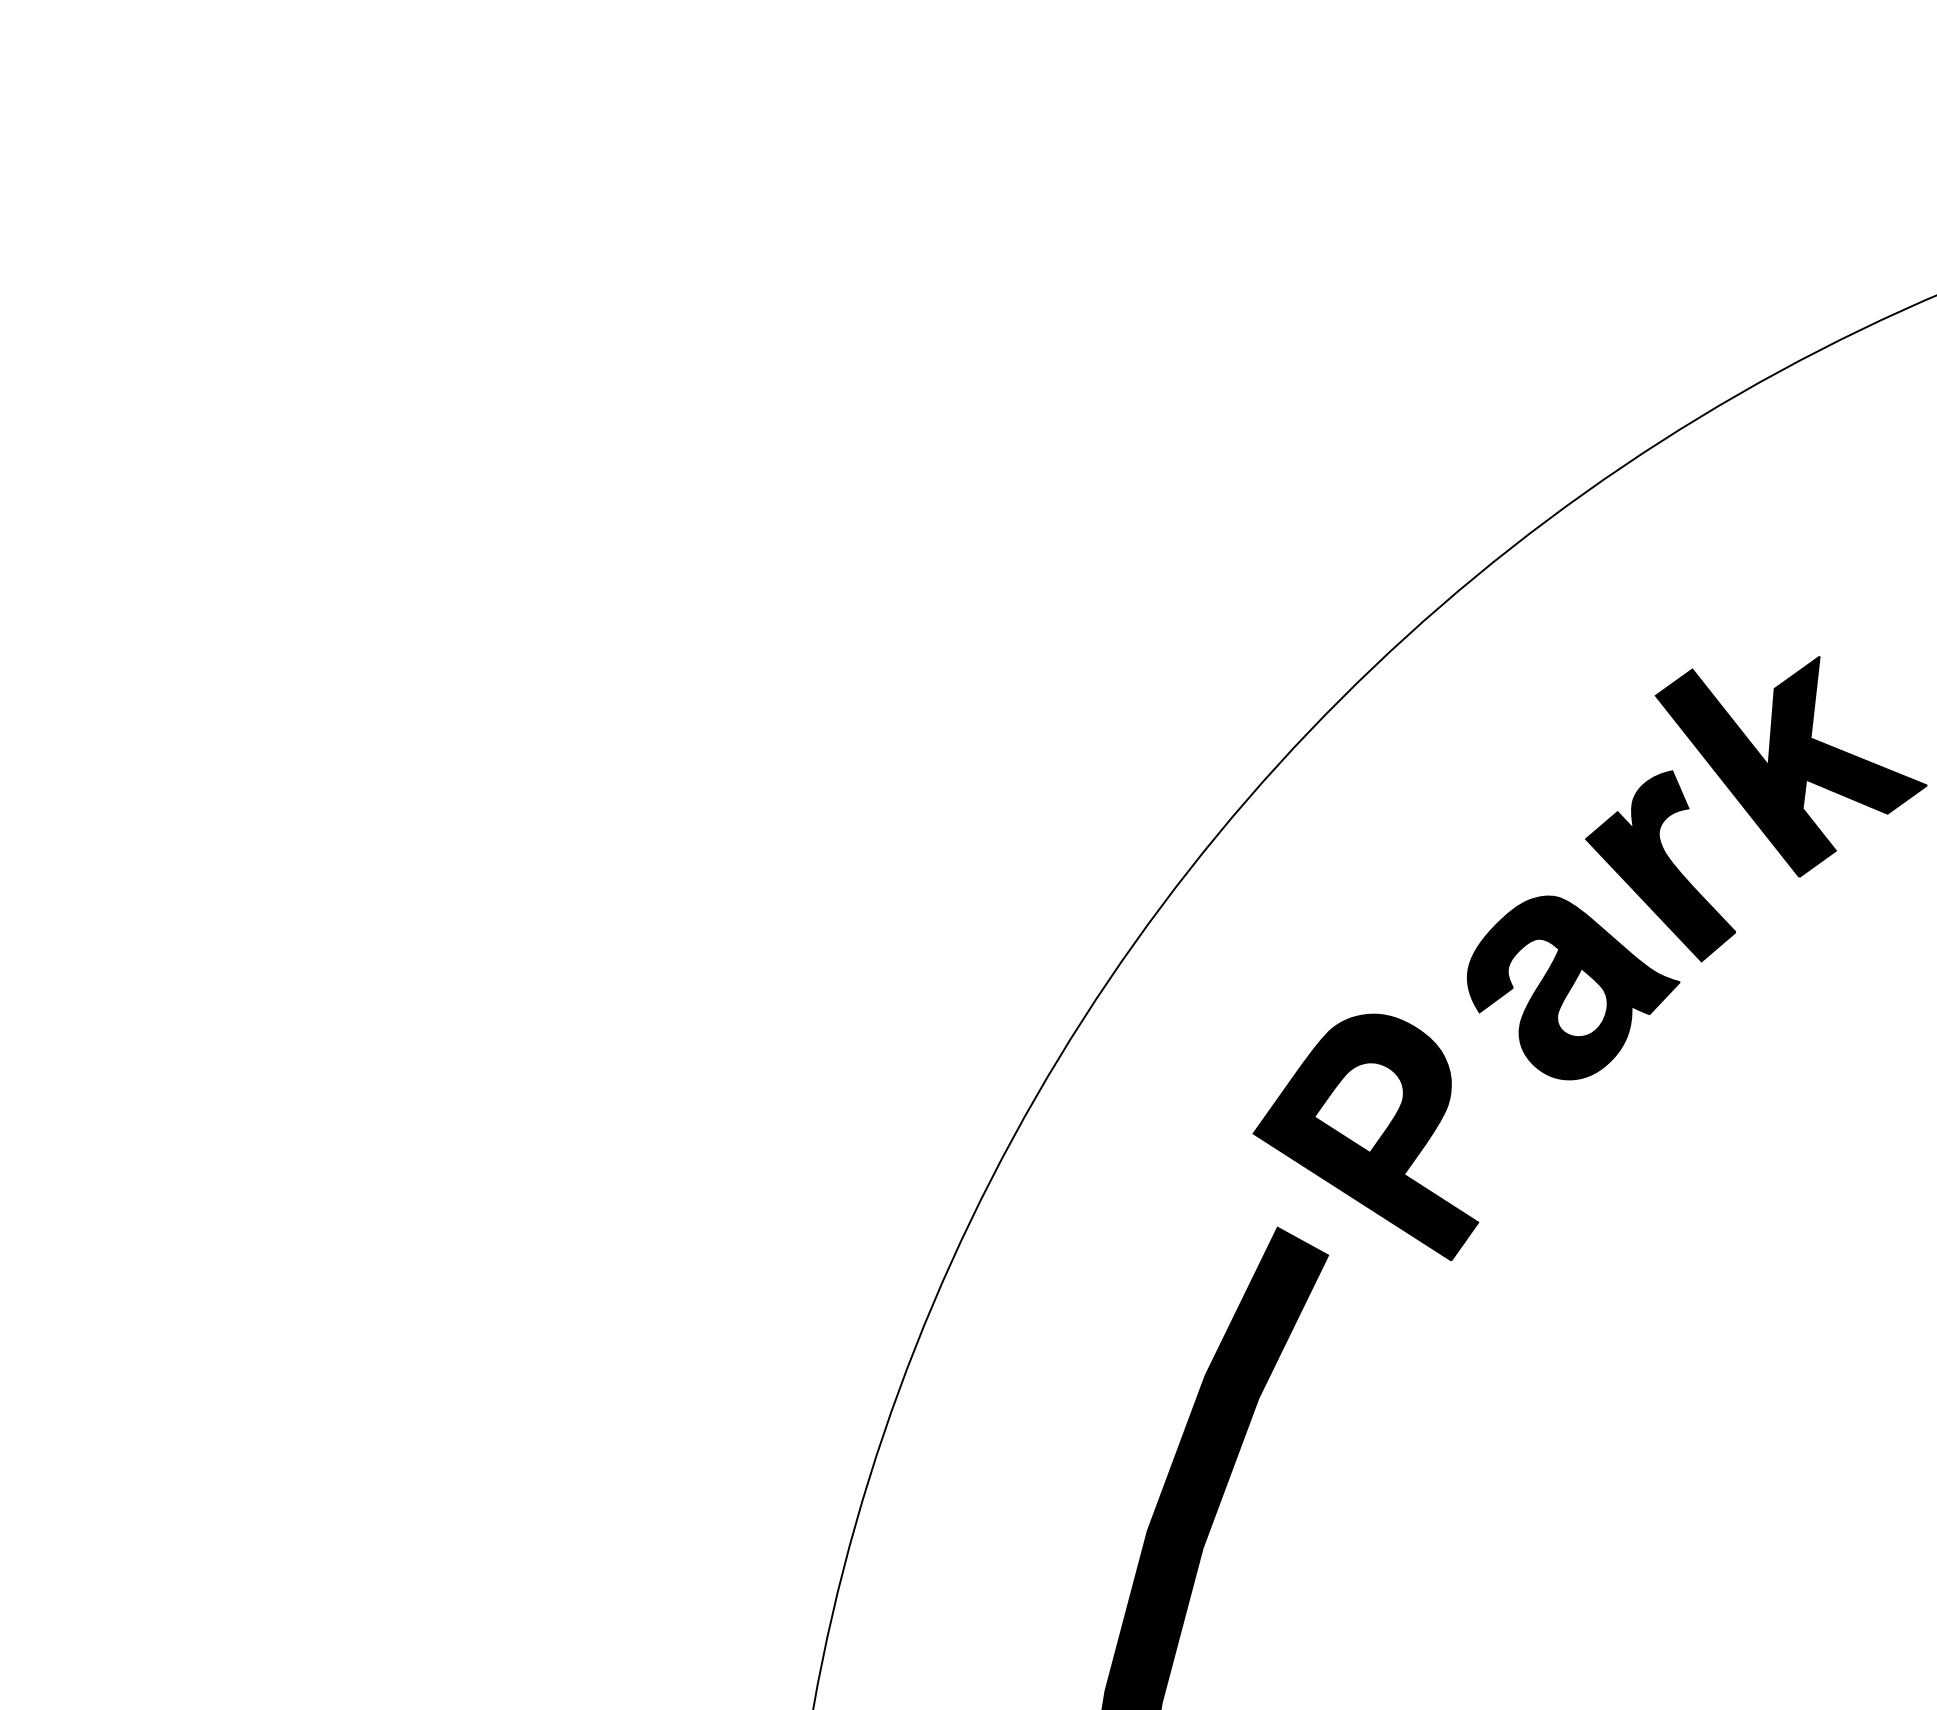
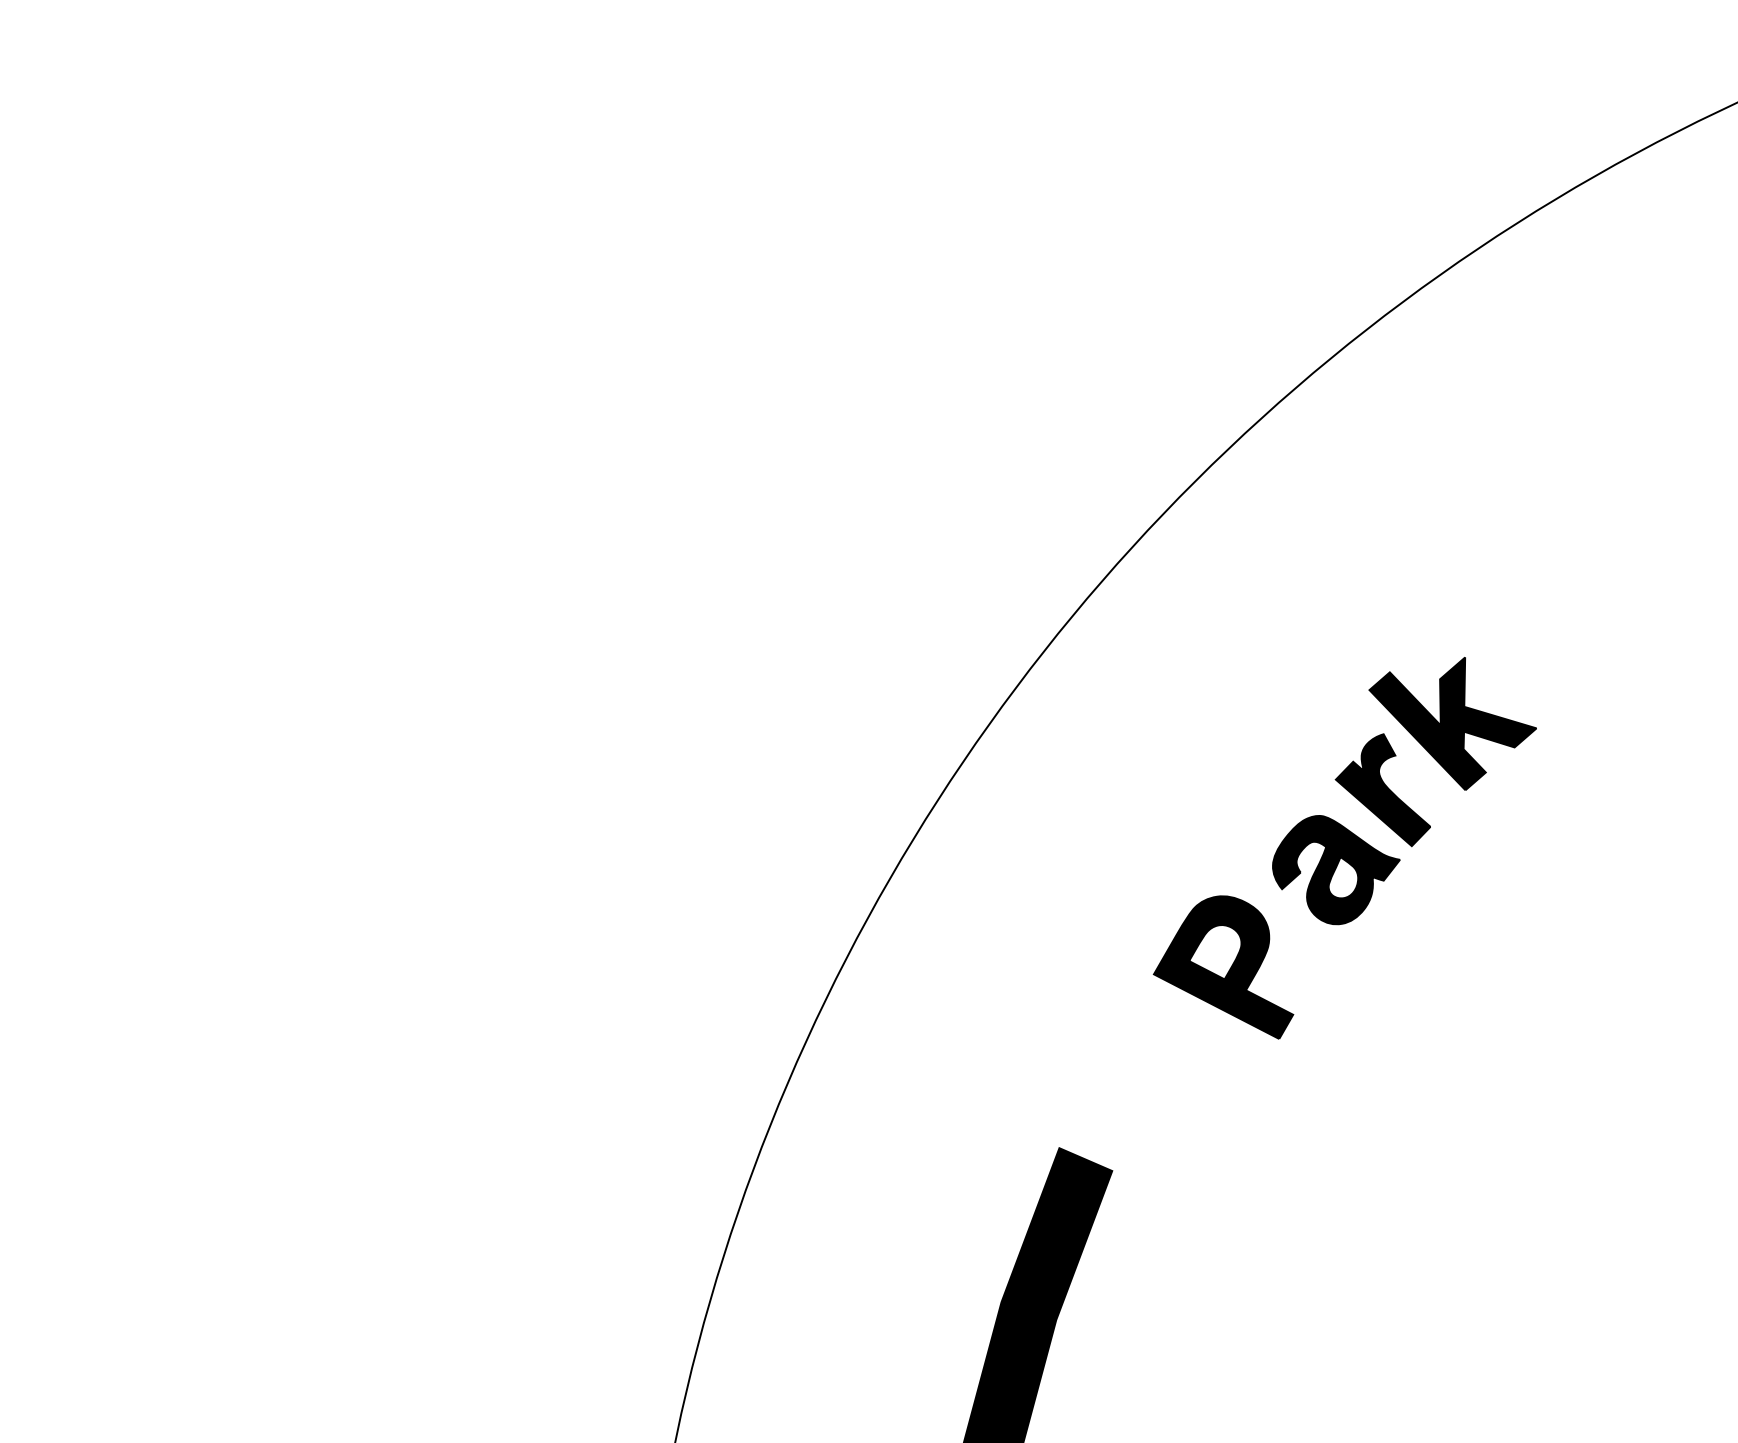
part: (1589, 958) -> (1344, 850), size x0.6

